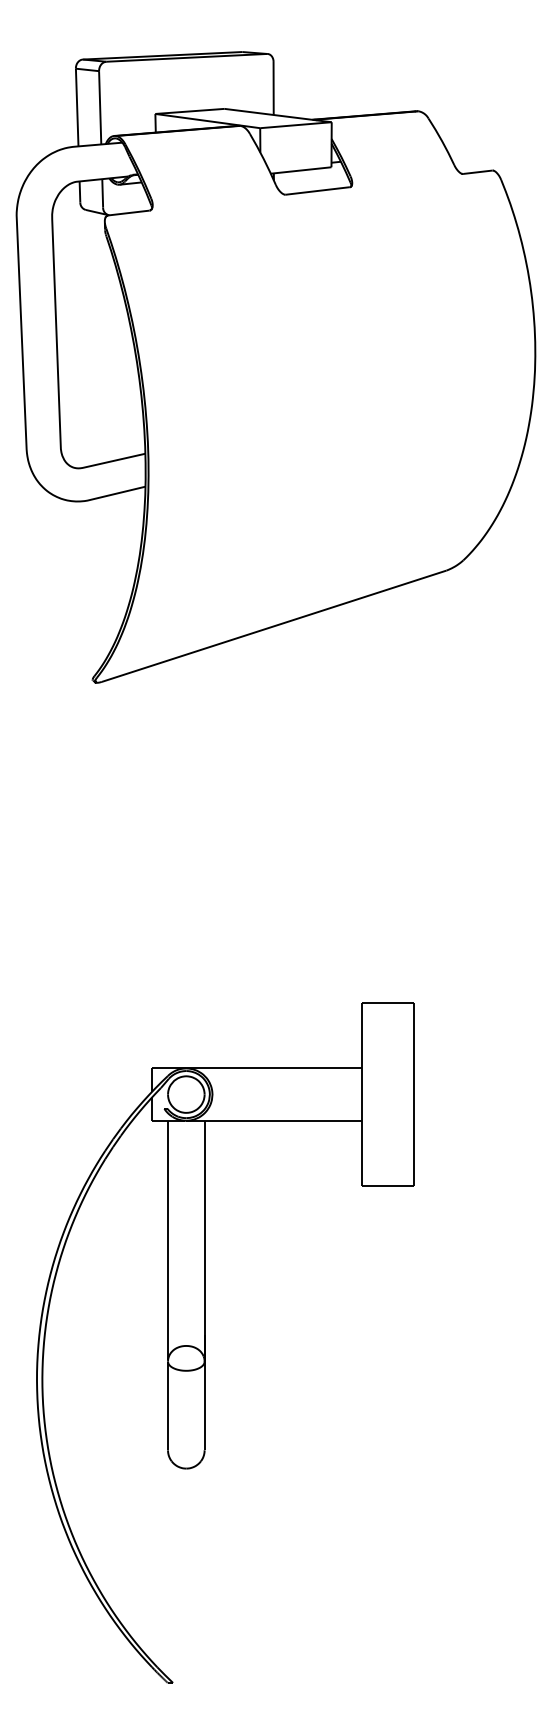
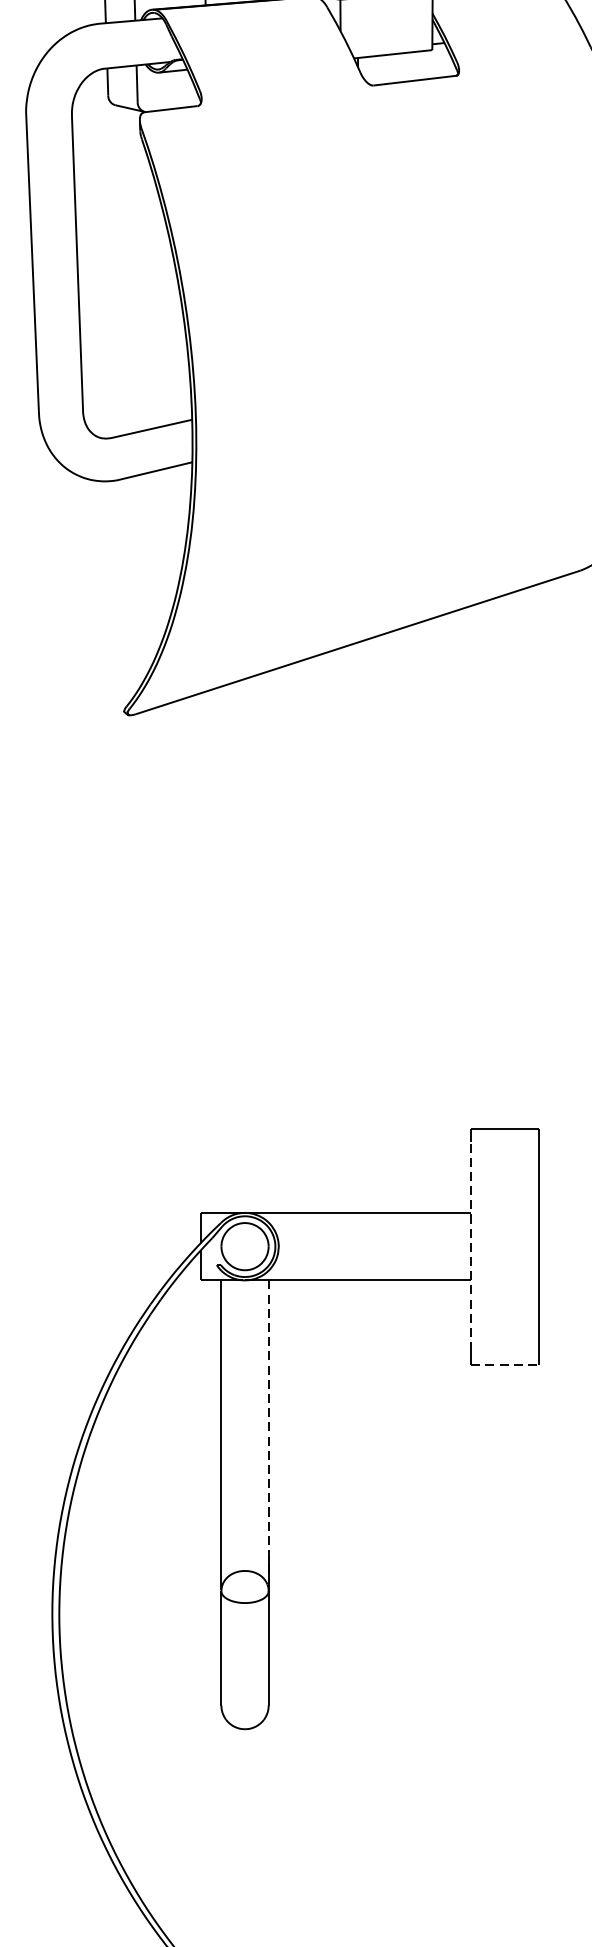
line: (361, 1094) -> (471, 1246), solid -> dashed
line: (388, 1186) -> (505, 1365), solid -> dashed
line: (204, 1241) -> (268, 1436), solid -> dashed

